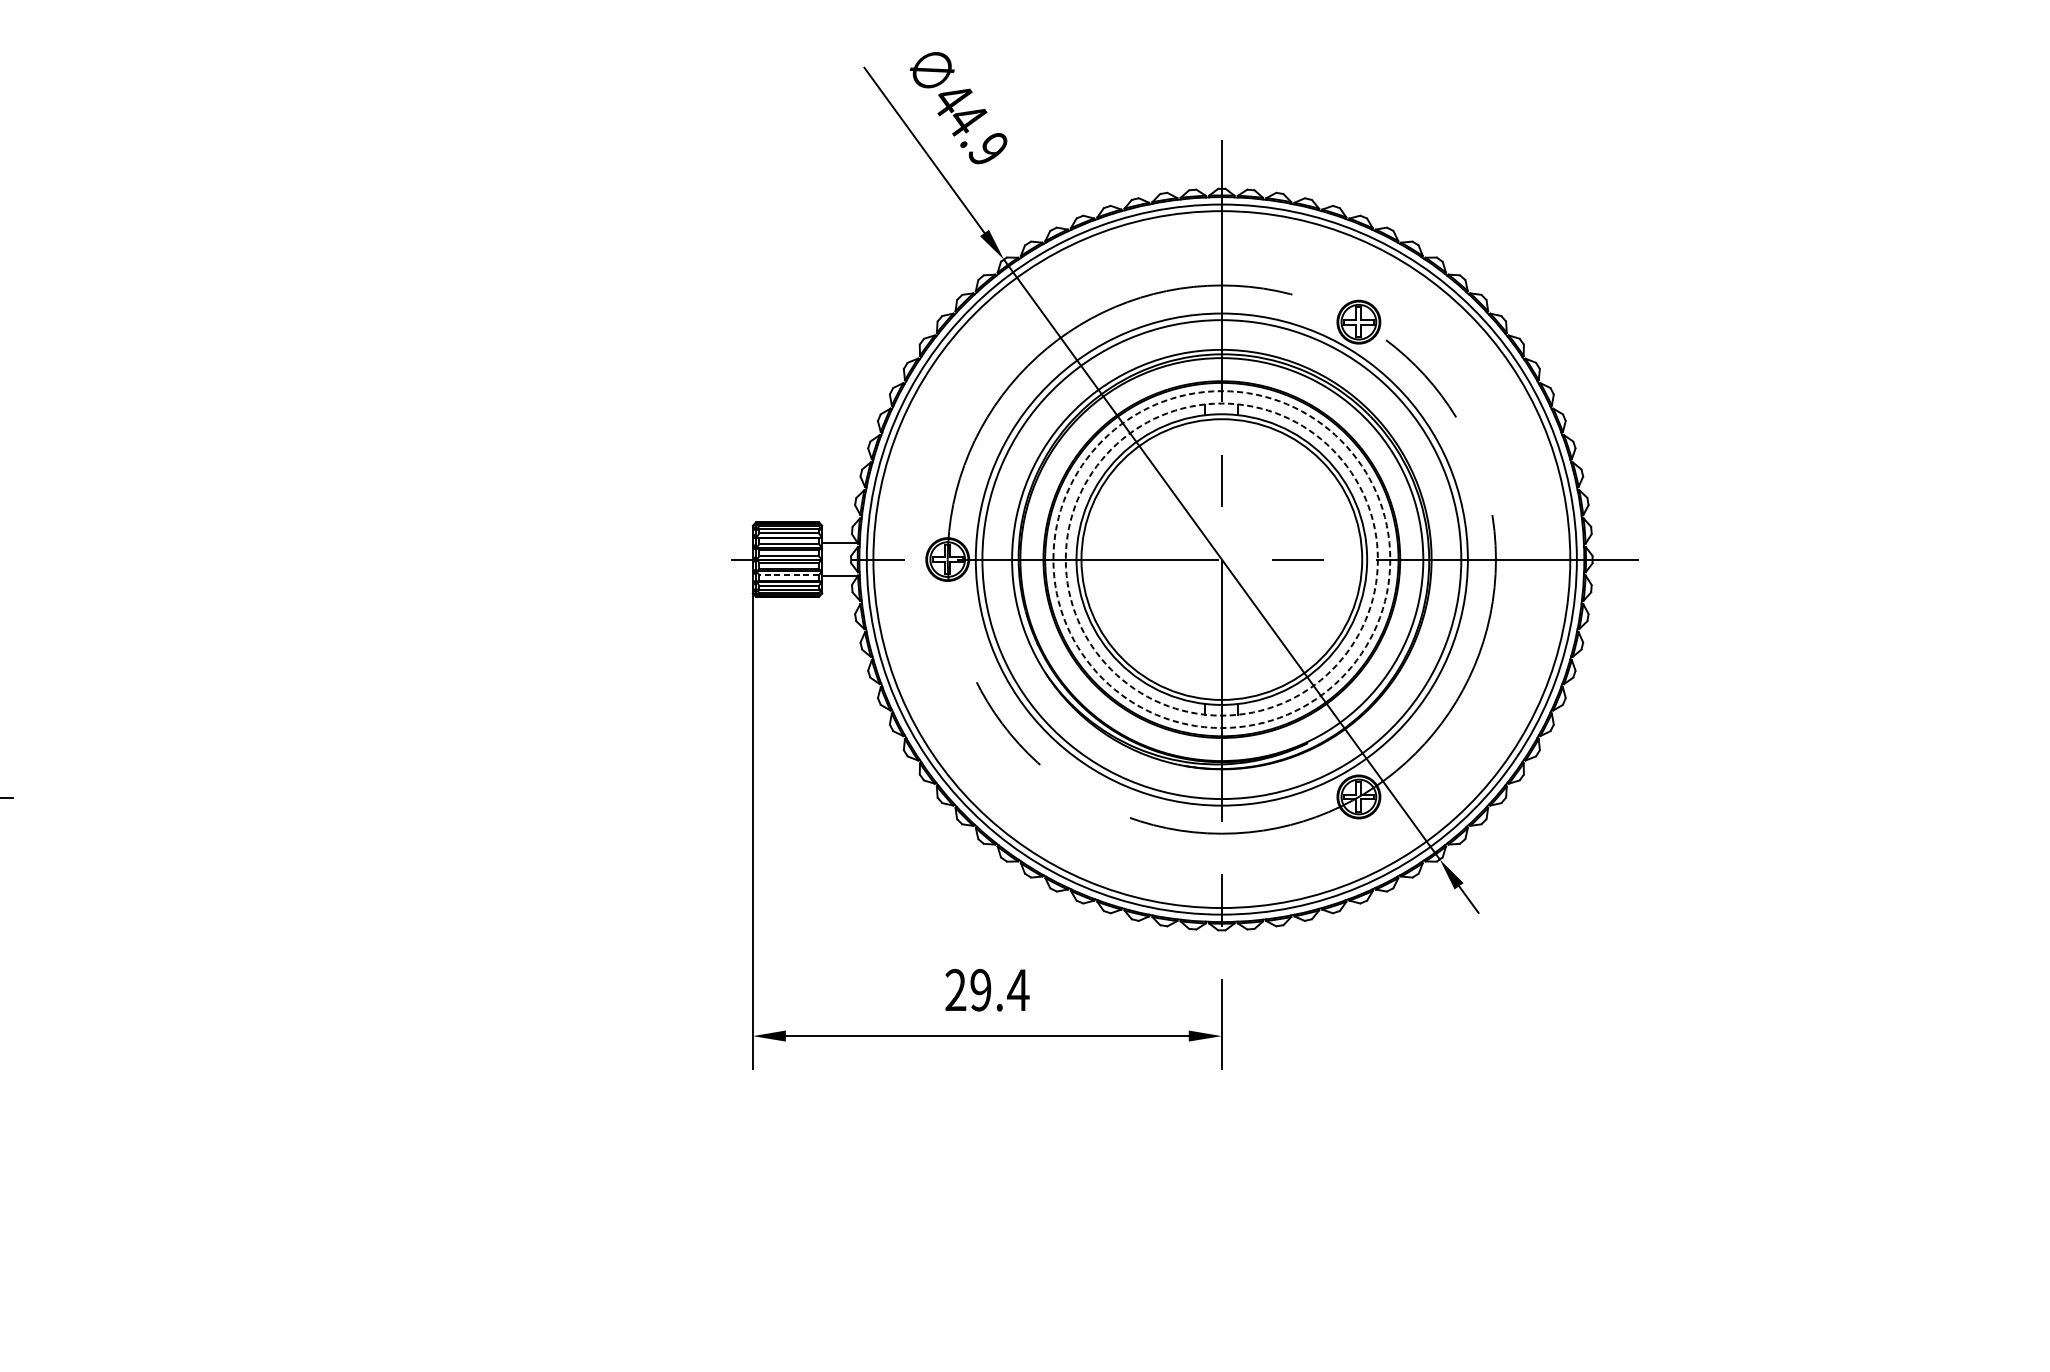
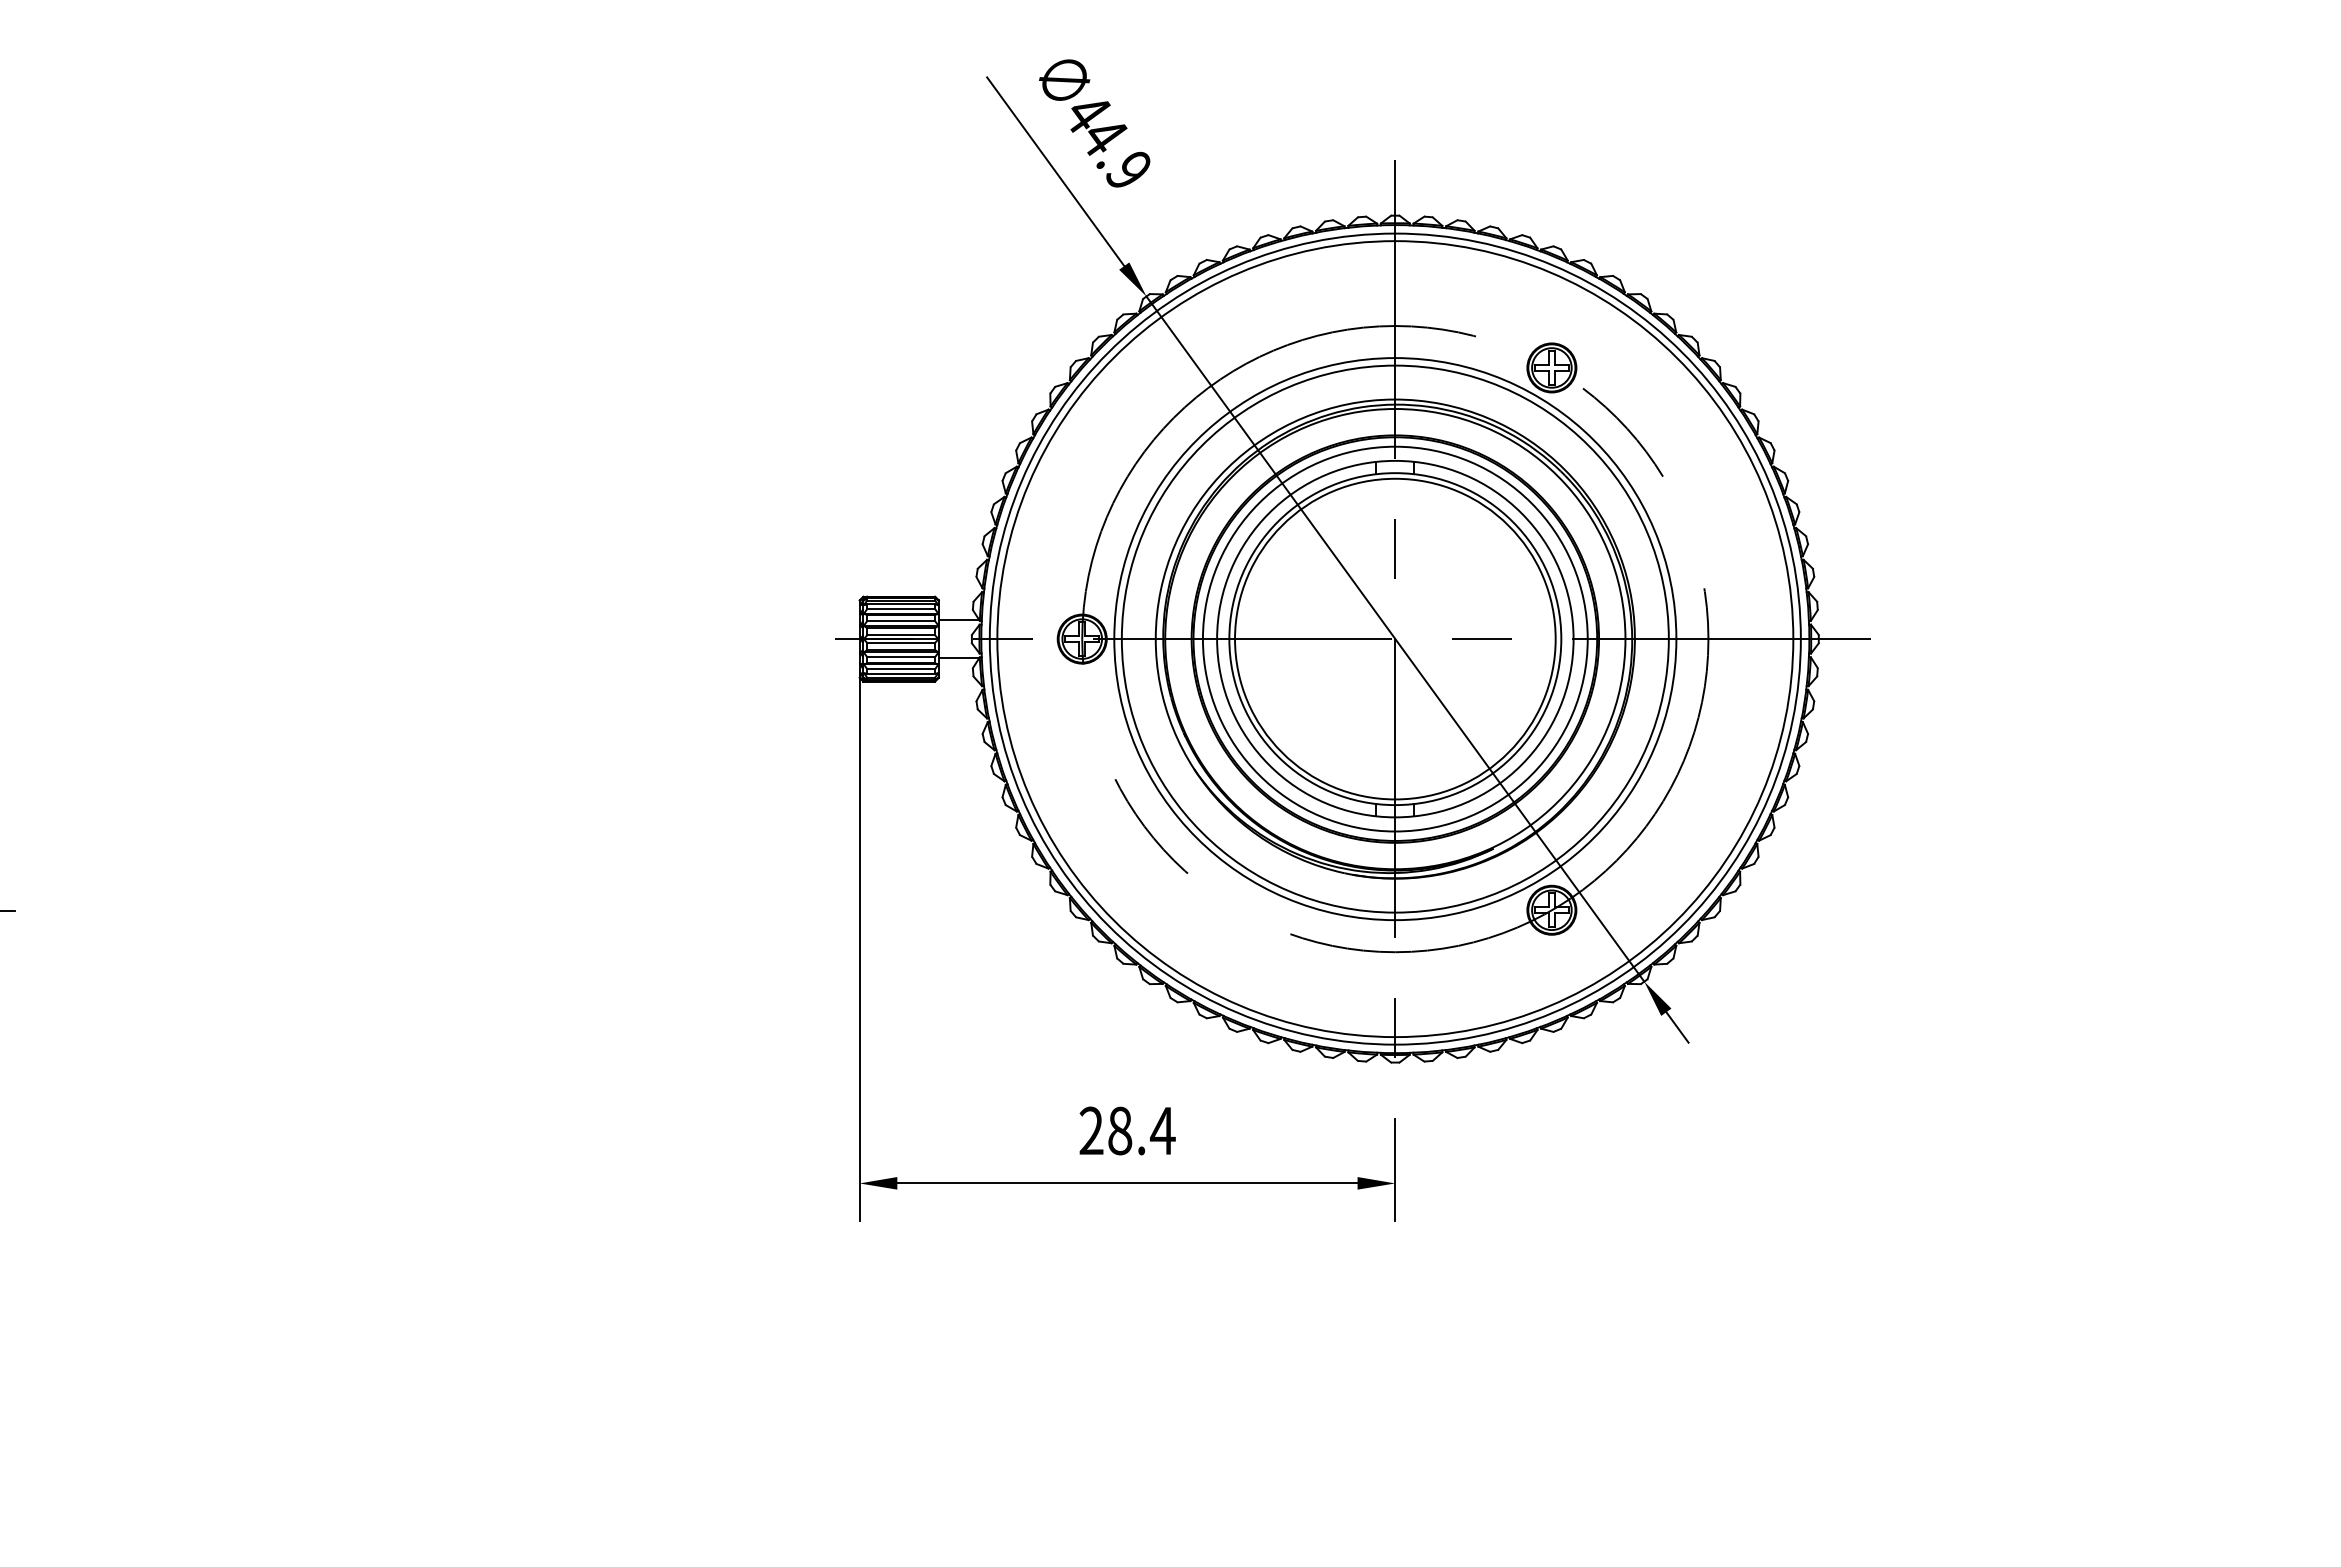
circle: (1221, 559) -> (1394, 638), dashed -> solid
circle: (1221, 559) -> (1395, 638), dashed -> solid
line: (789, 575) -> (901, 657), dashed -> solid
text: (981, 989) -> (1120, 1130), 29.4 -> 28.4

